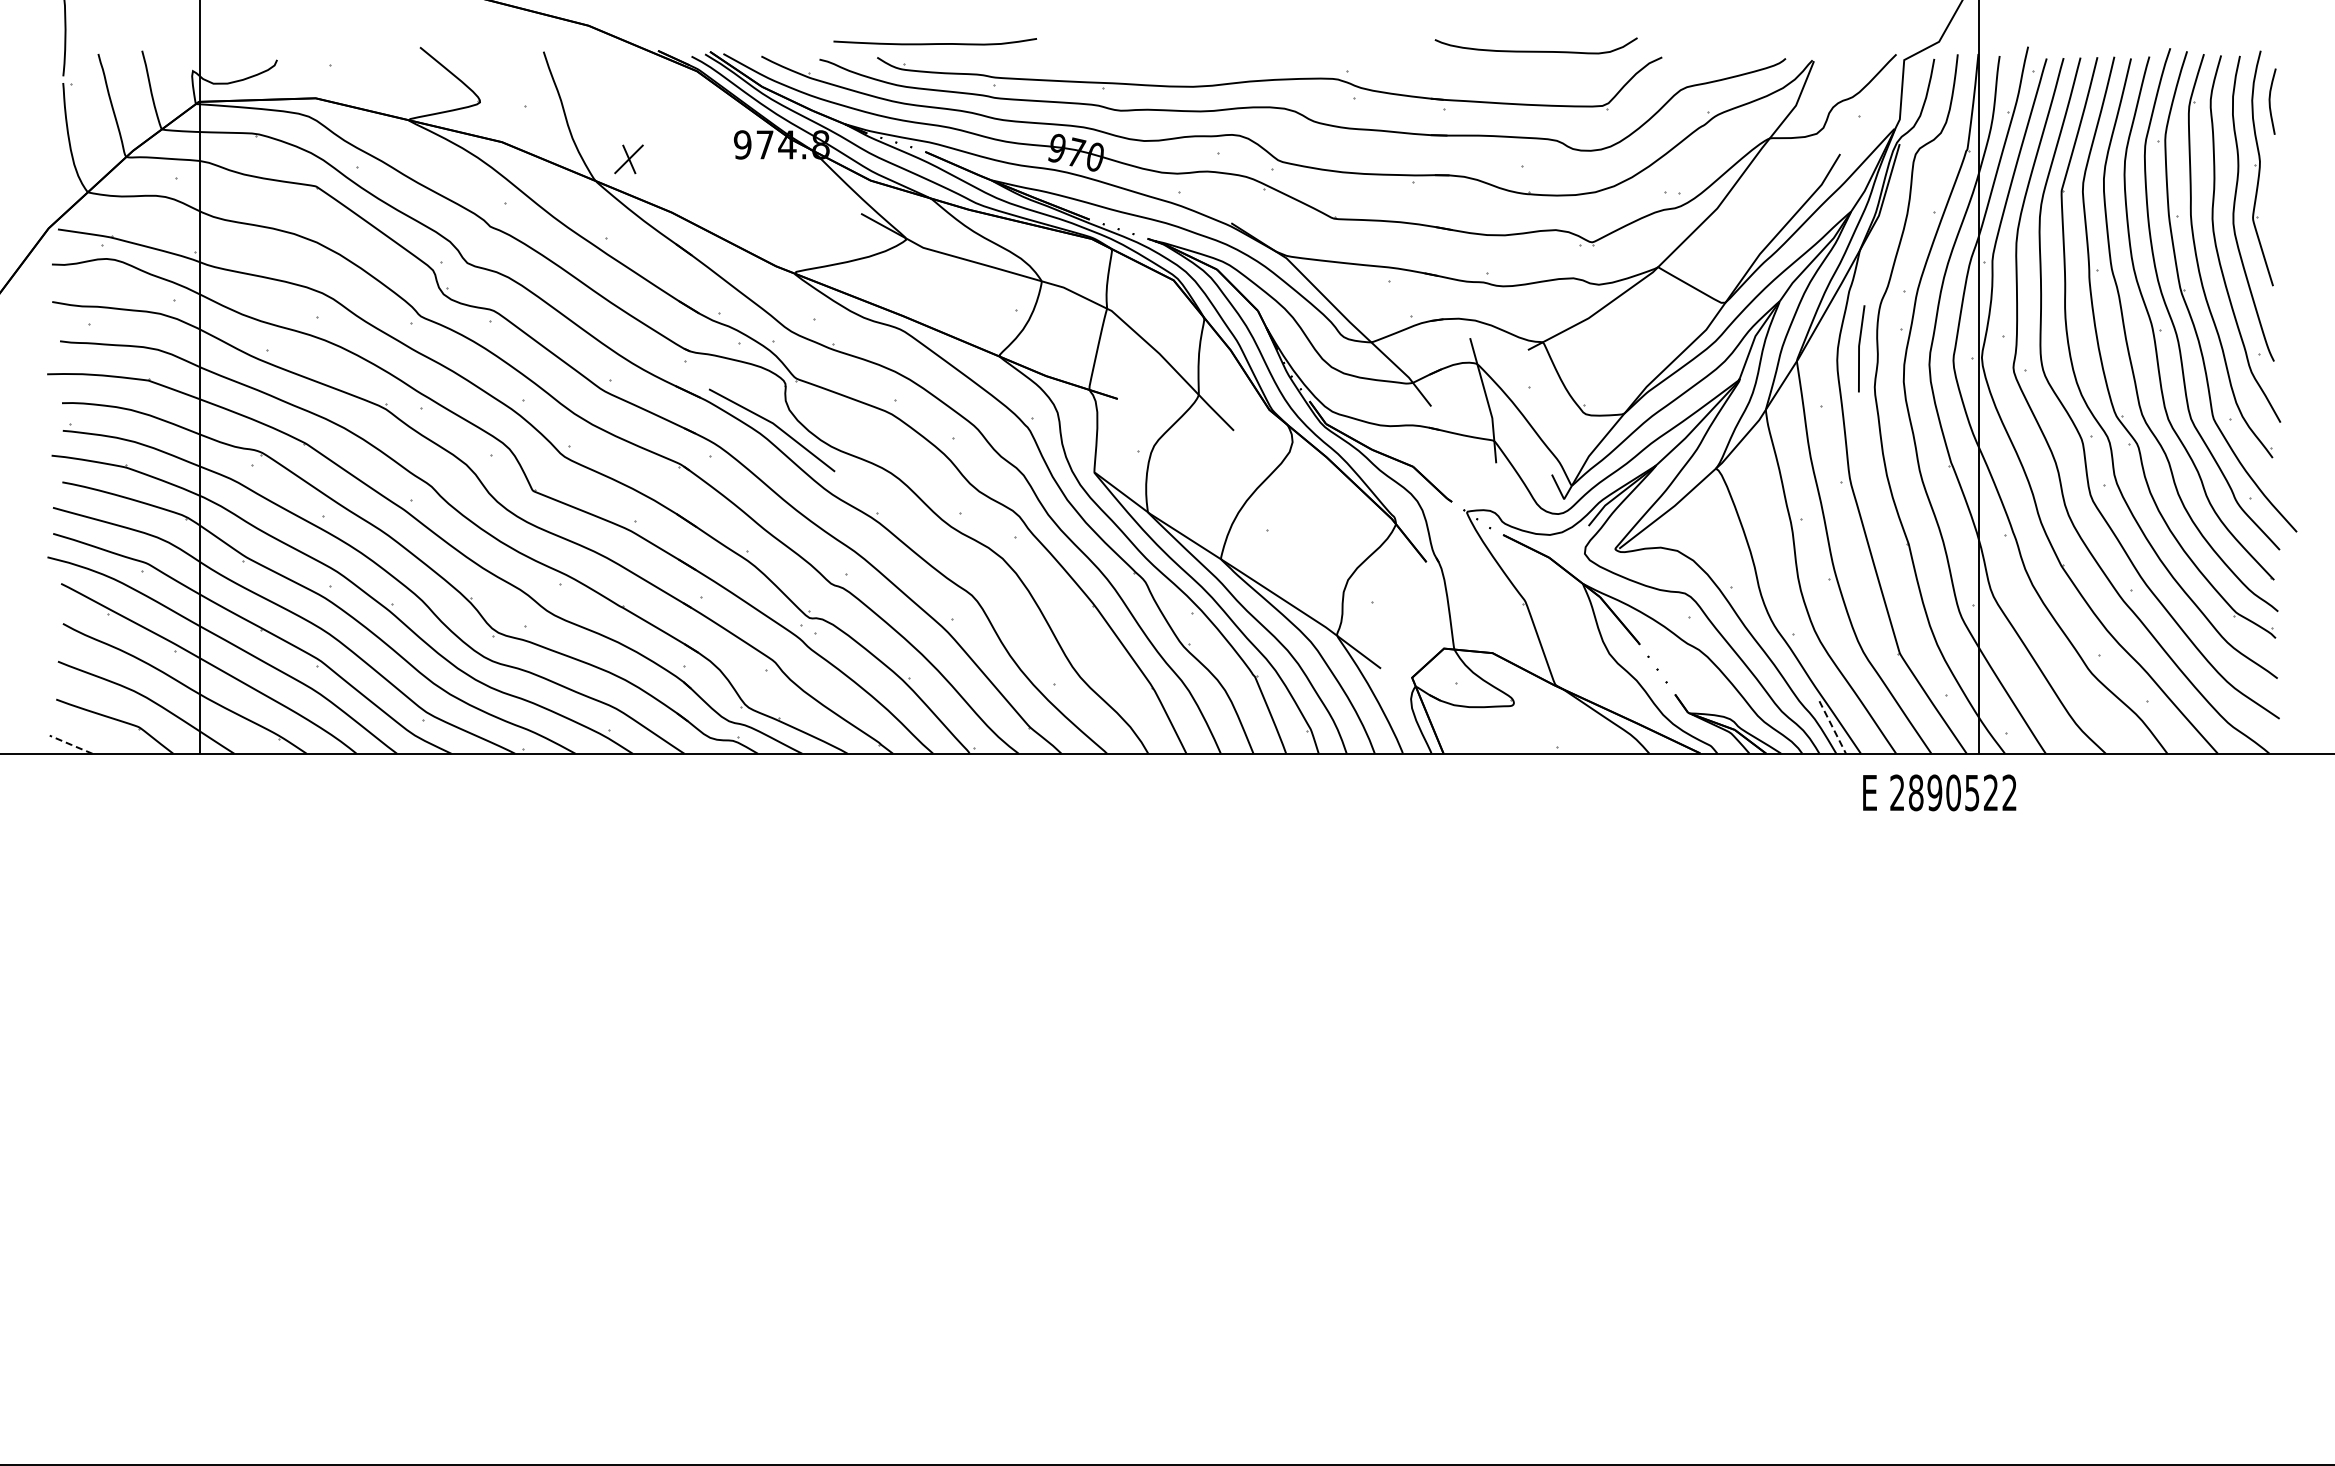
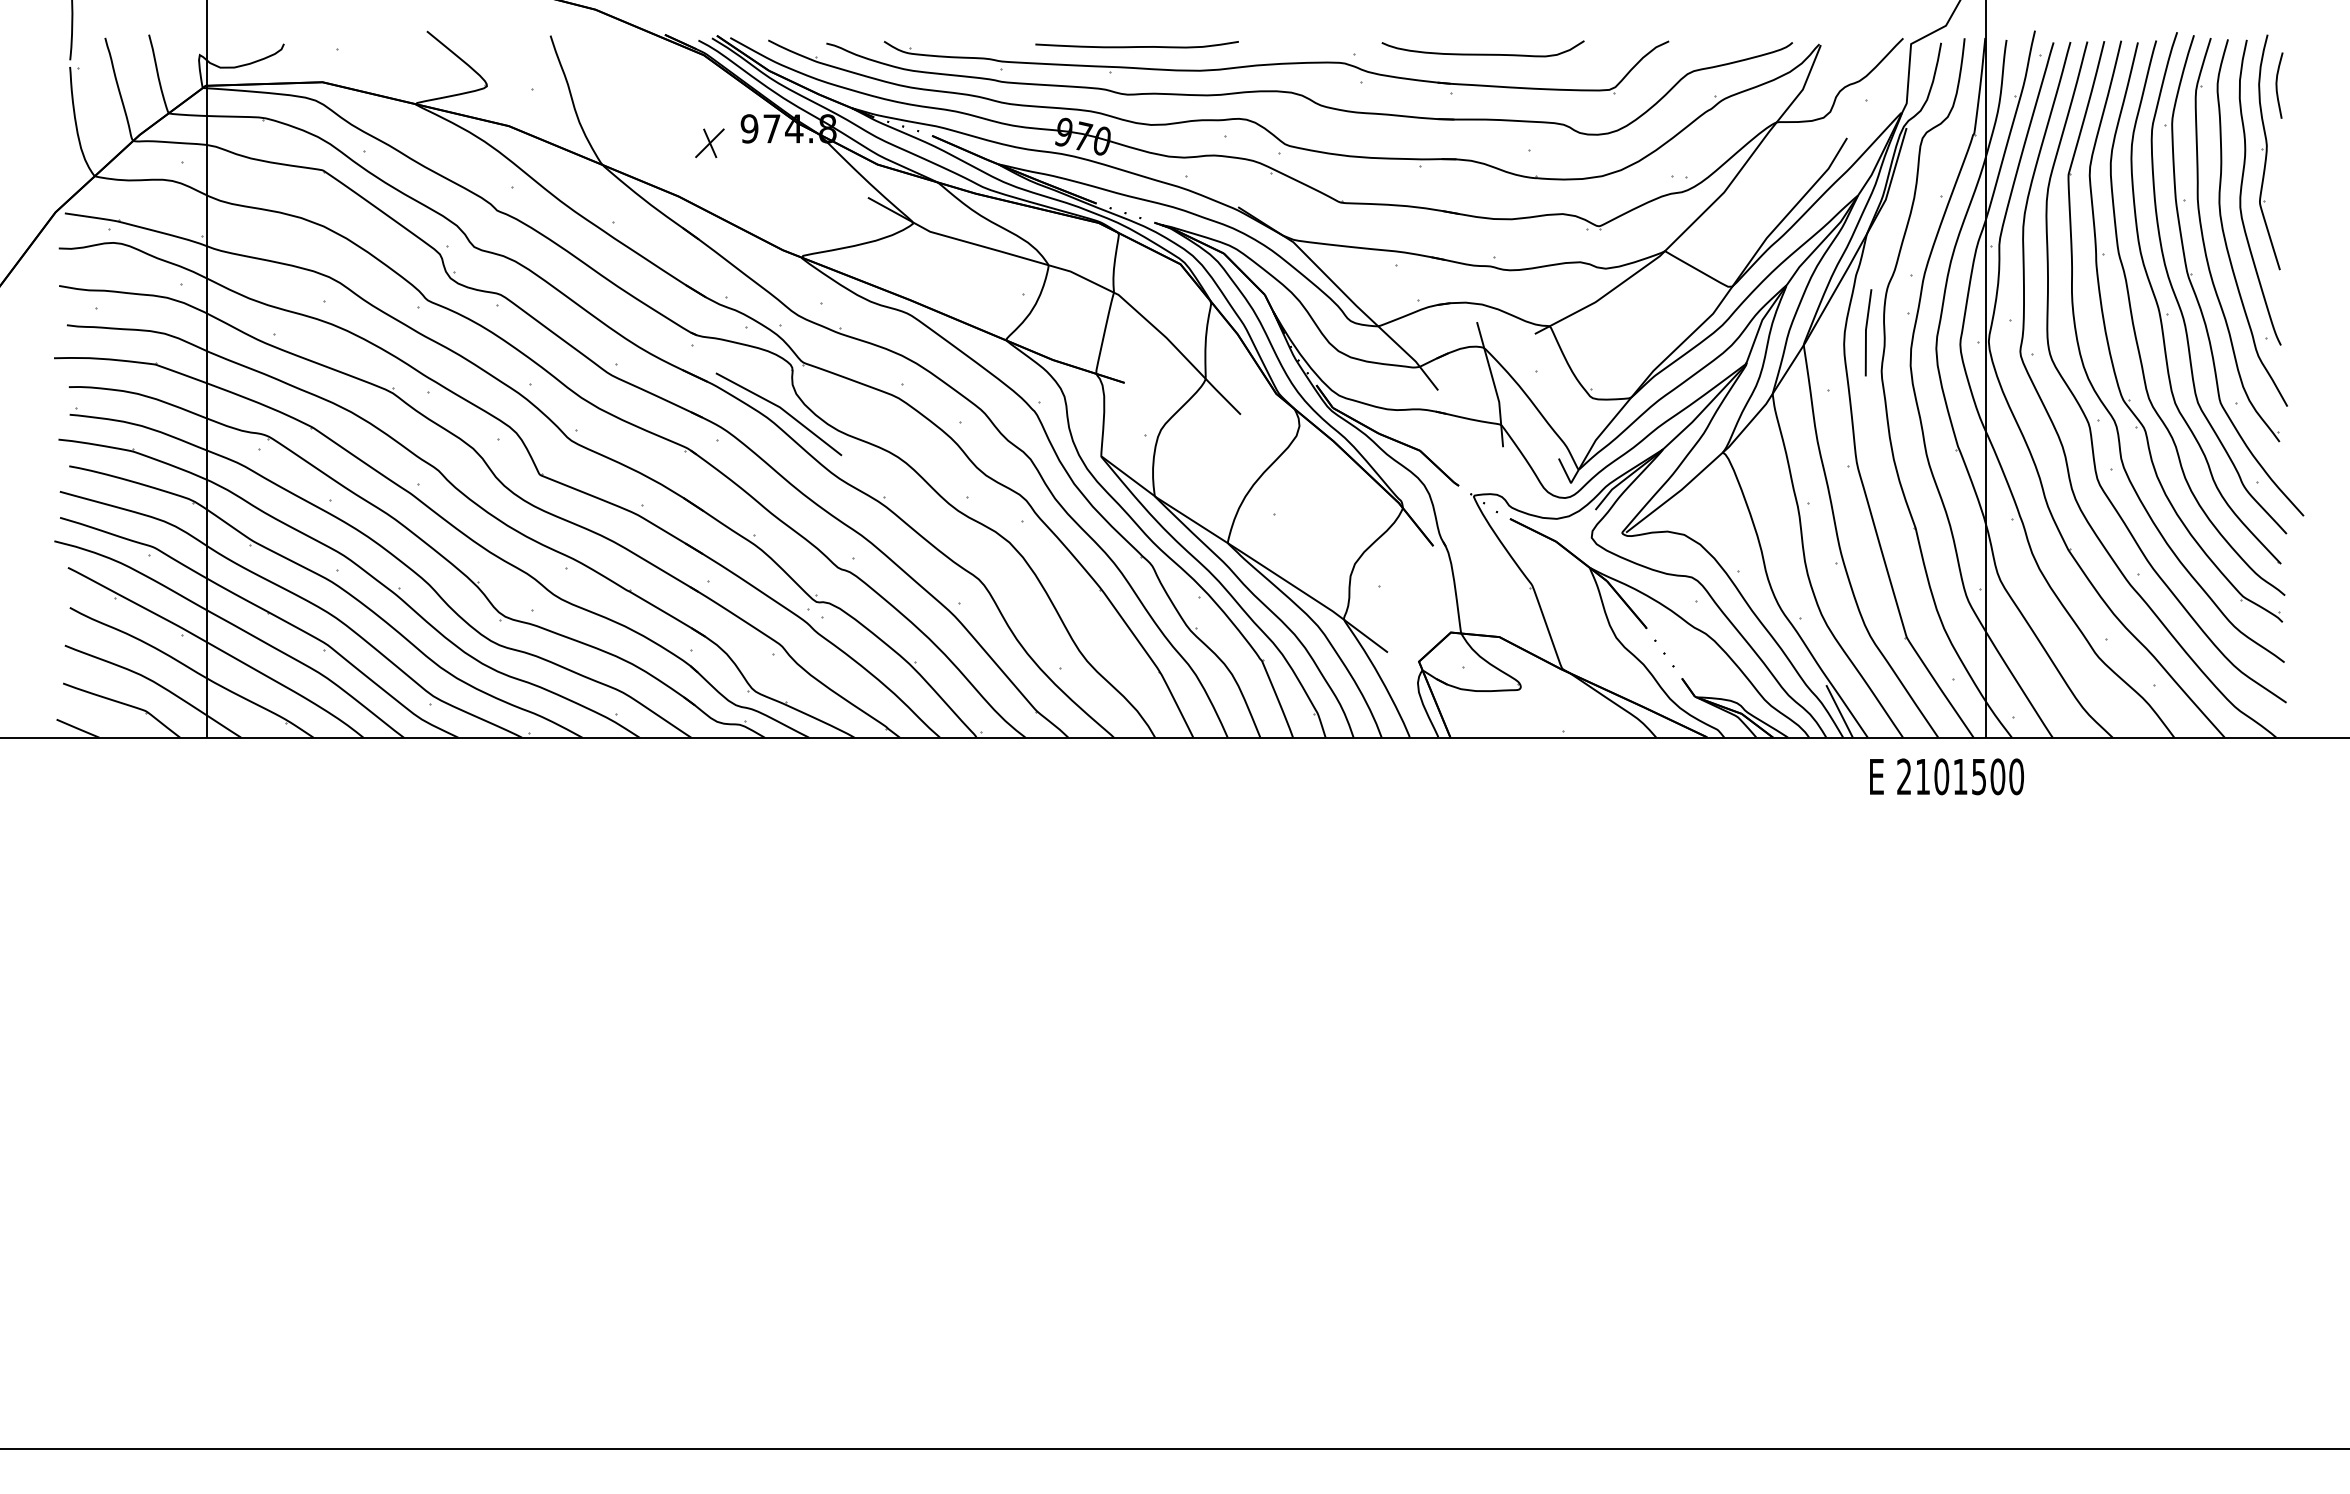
curve: (934, 43) -> (1136, 46), moved
curve: (1535, 50) -> (1482, 53), moved
part: (628, 159) -> (709, 143), moved
line: (1832, 727) -> (1839, 711), dashed -> solid
line: (71, 745) -> (78, 729), dashed -> solid
text: (1962, 792) -> (1969, 776), 2890522 -> 2101500

